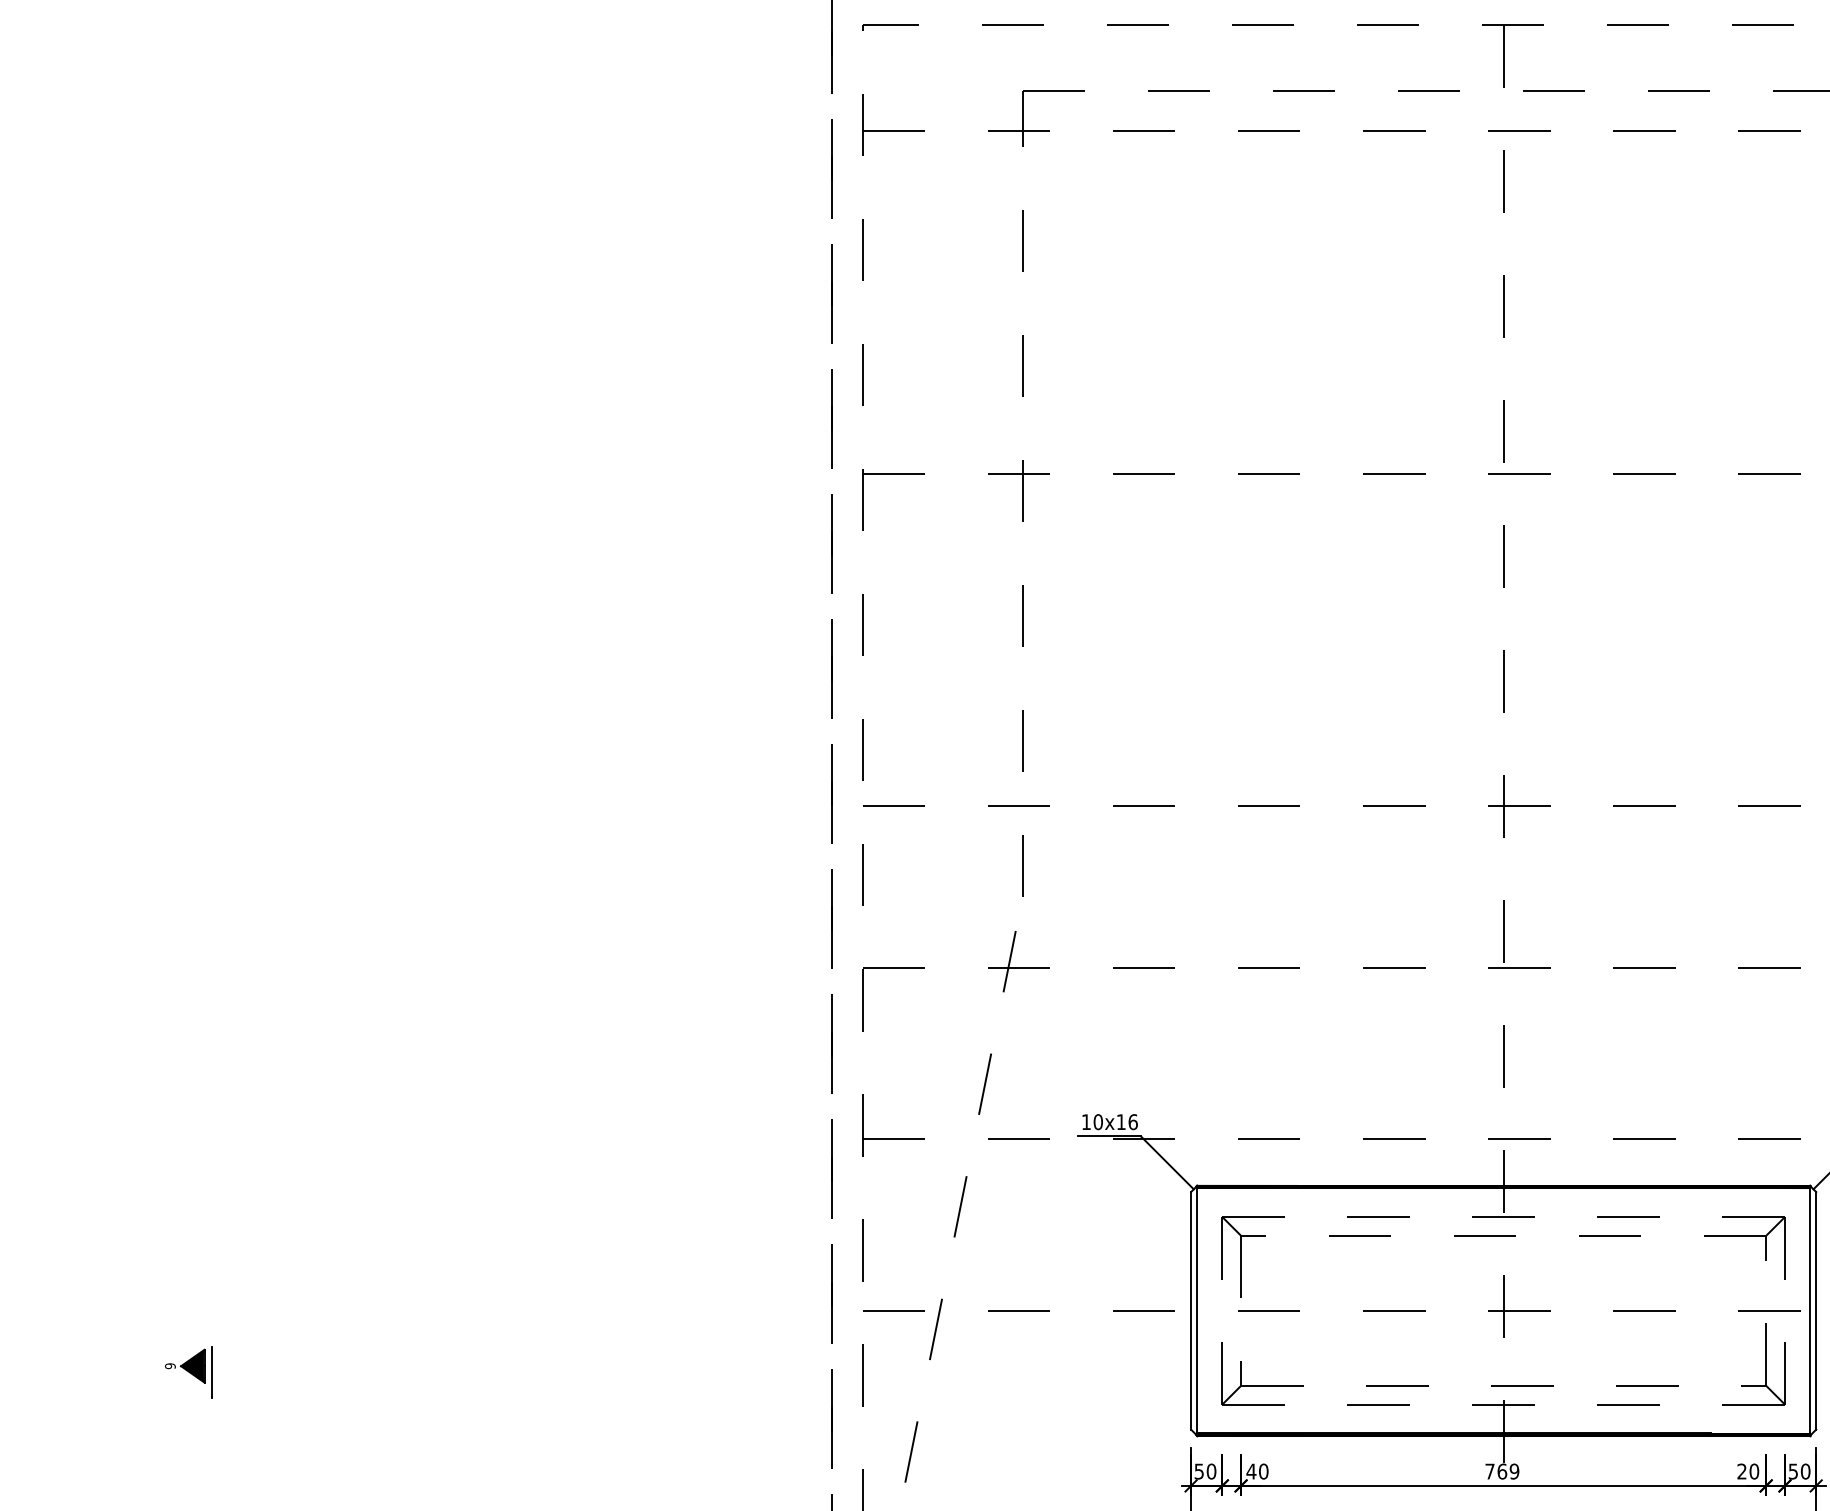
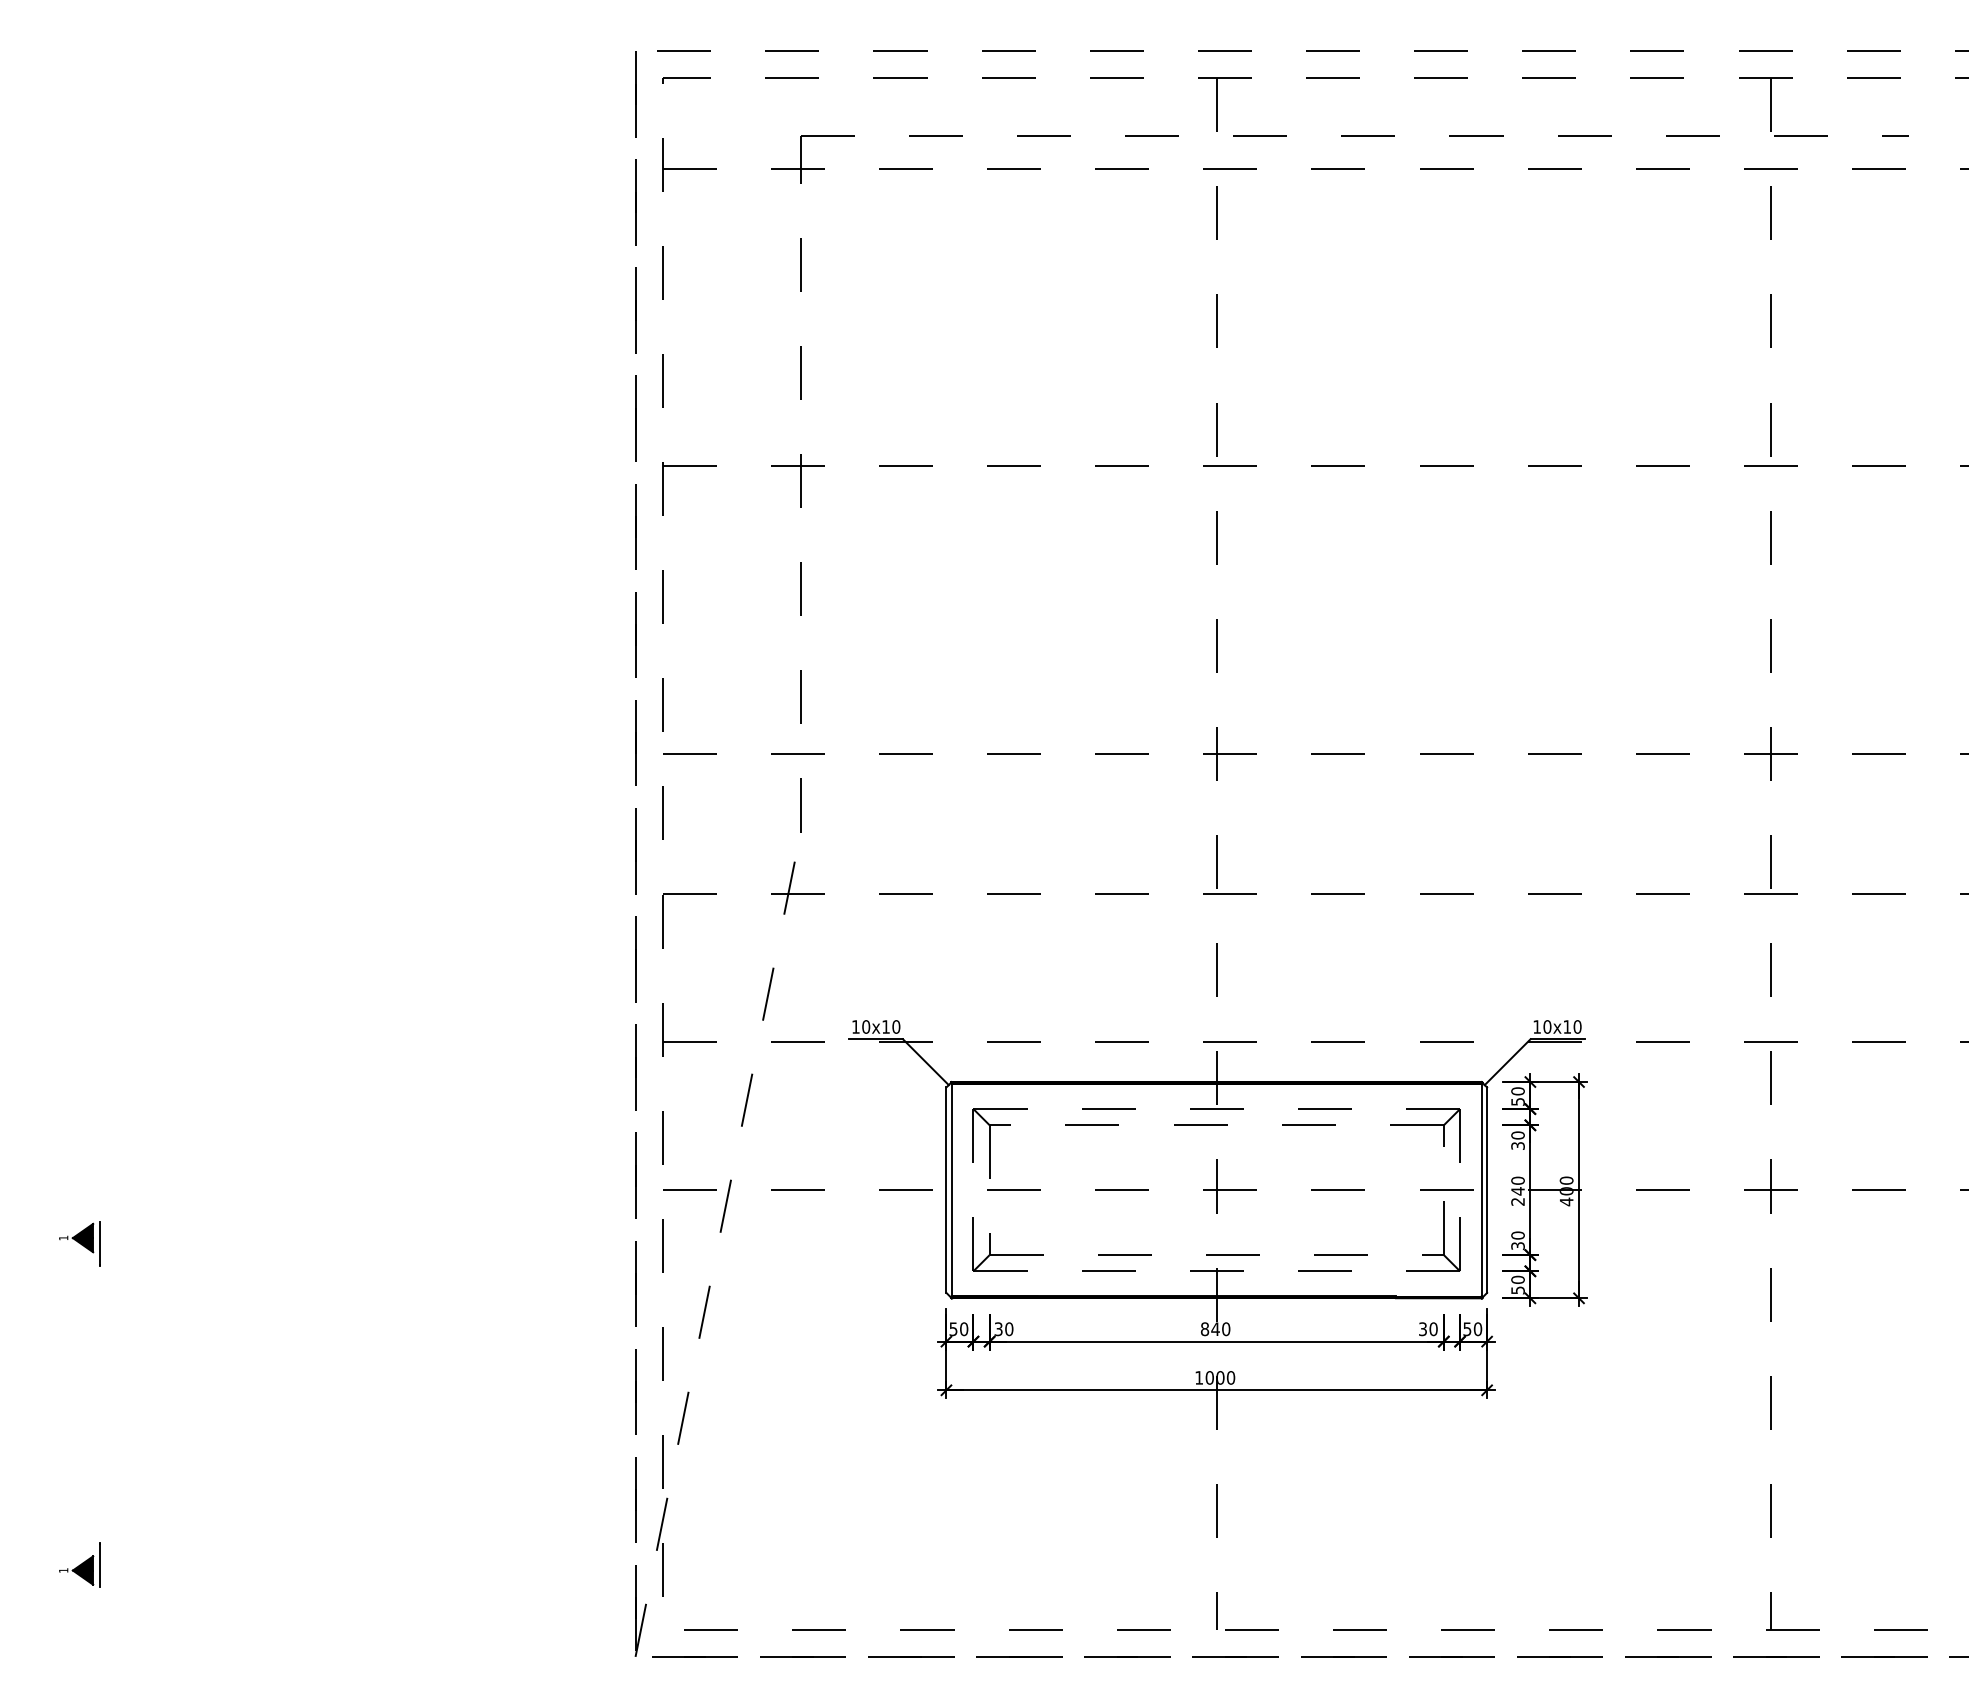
text: (1133, 1121) -> (896, 1026), 10x16 -> 10x10
text: (170, 1365) -> (63, 1237), 9 -> 1
text: (1251, 1471) -> (998, 1329), 40 -> 30
text: (1502, 1471) -> (1215, 1329), 769 -> 840
text: (1741, 1471) -> (1422, 1329), 20 -> 30

